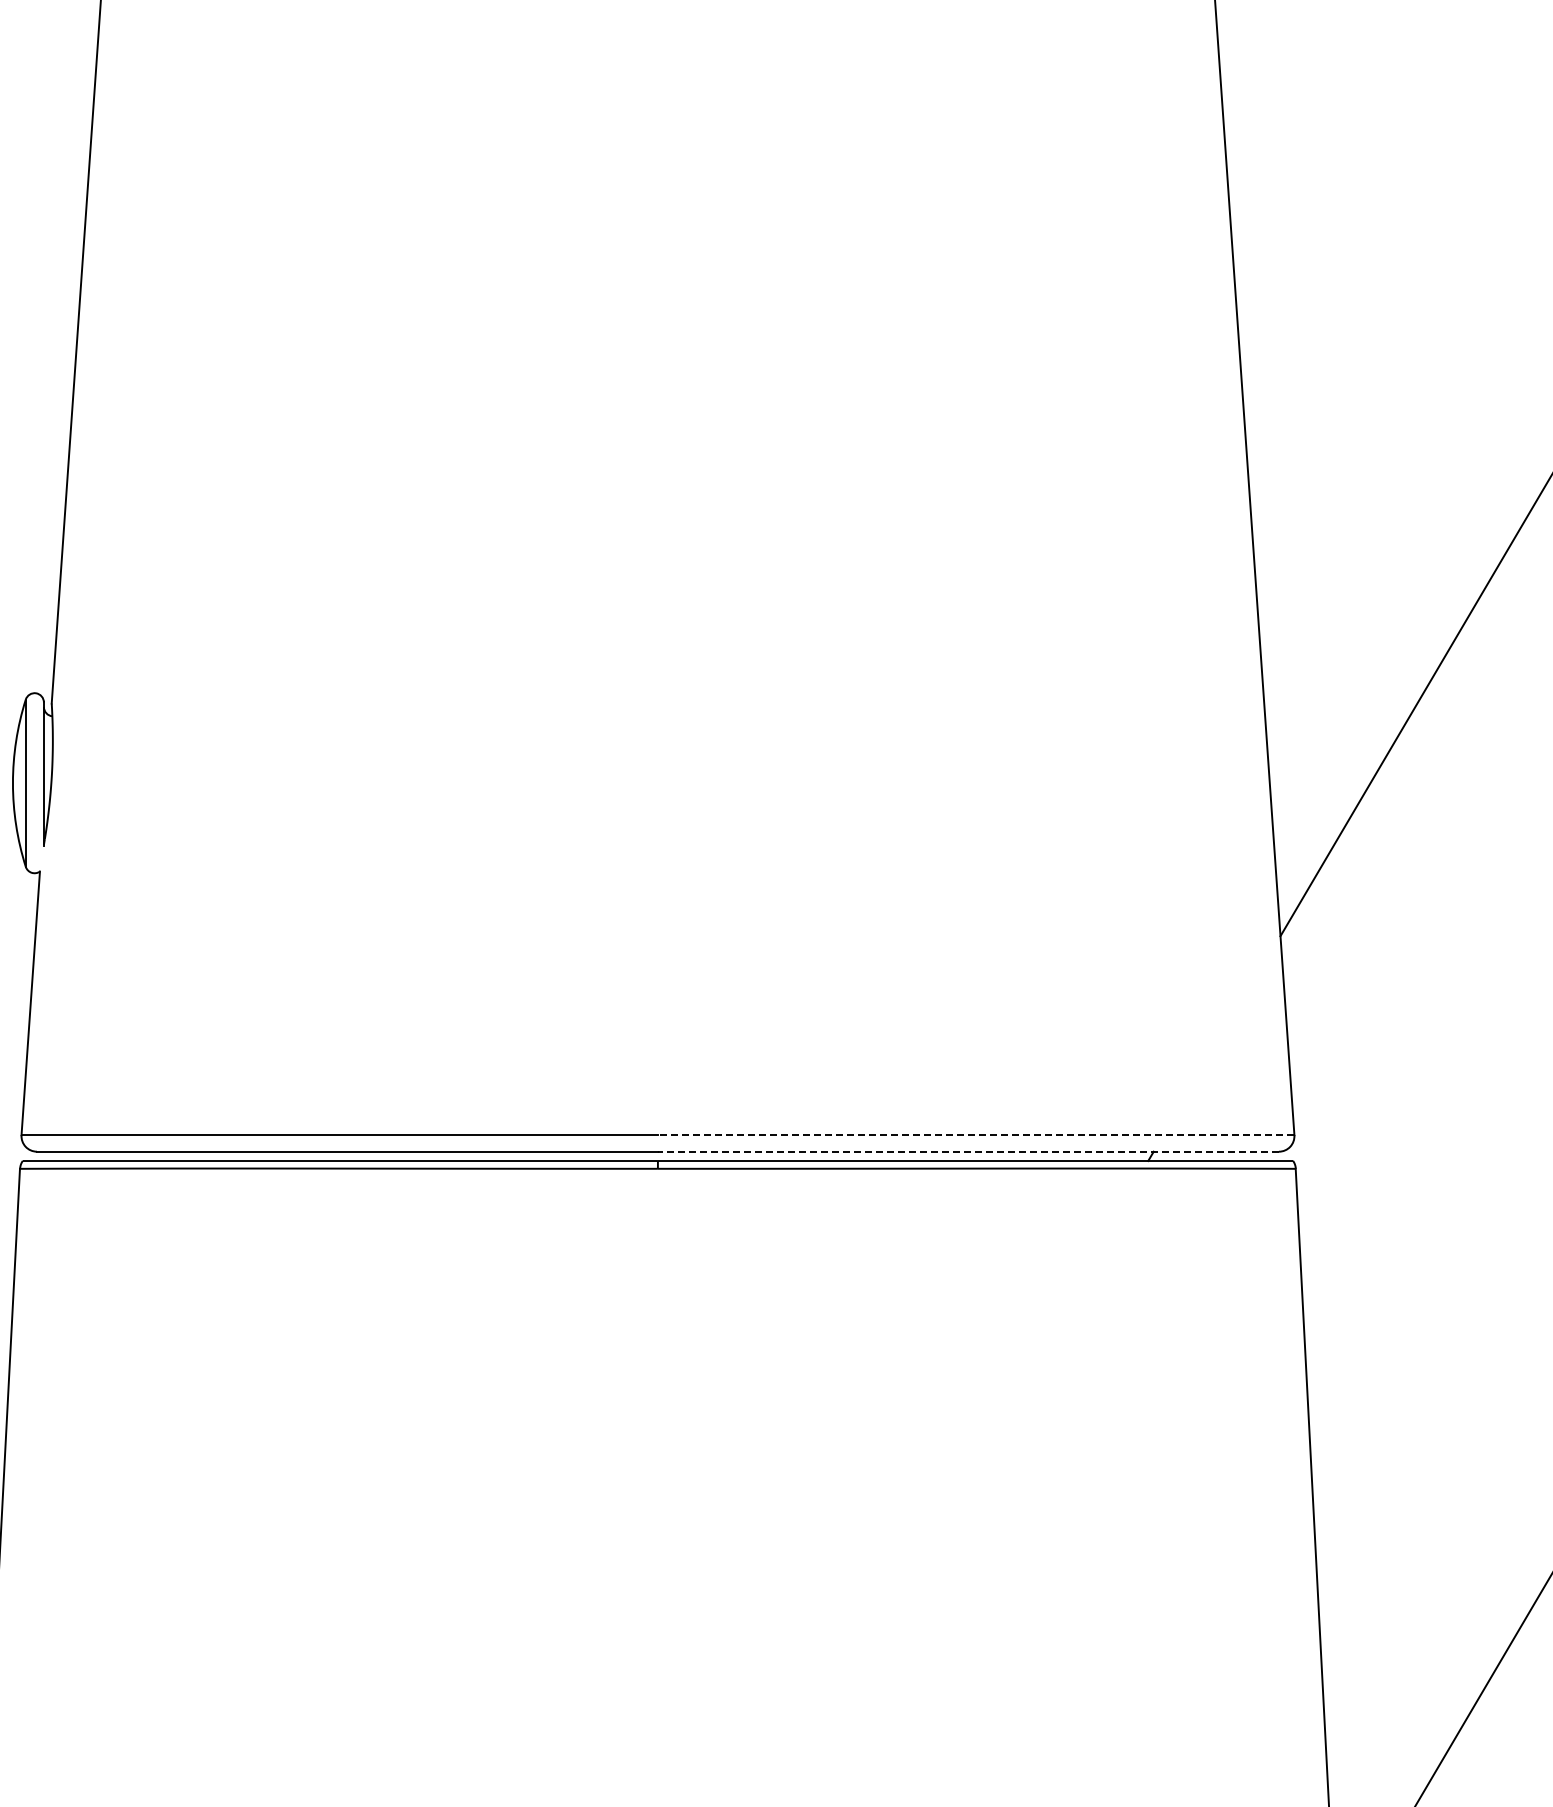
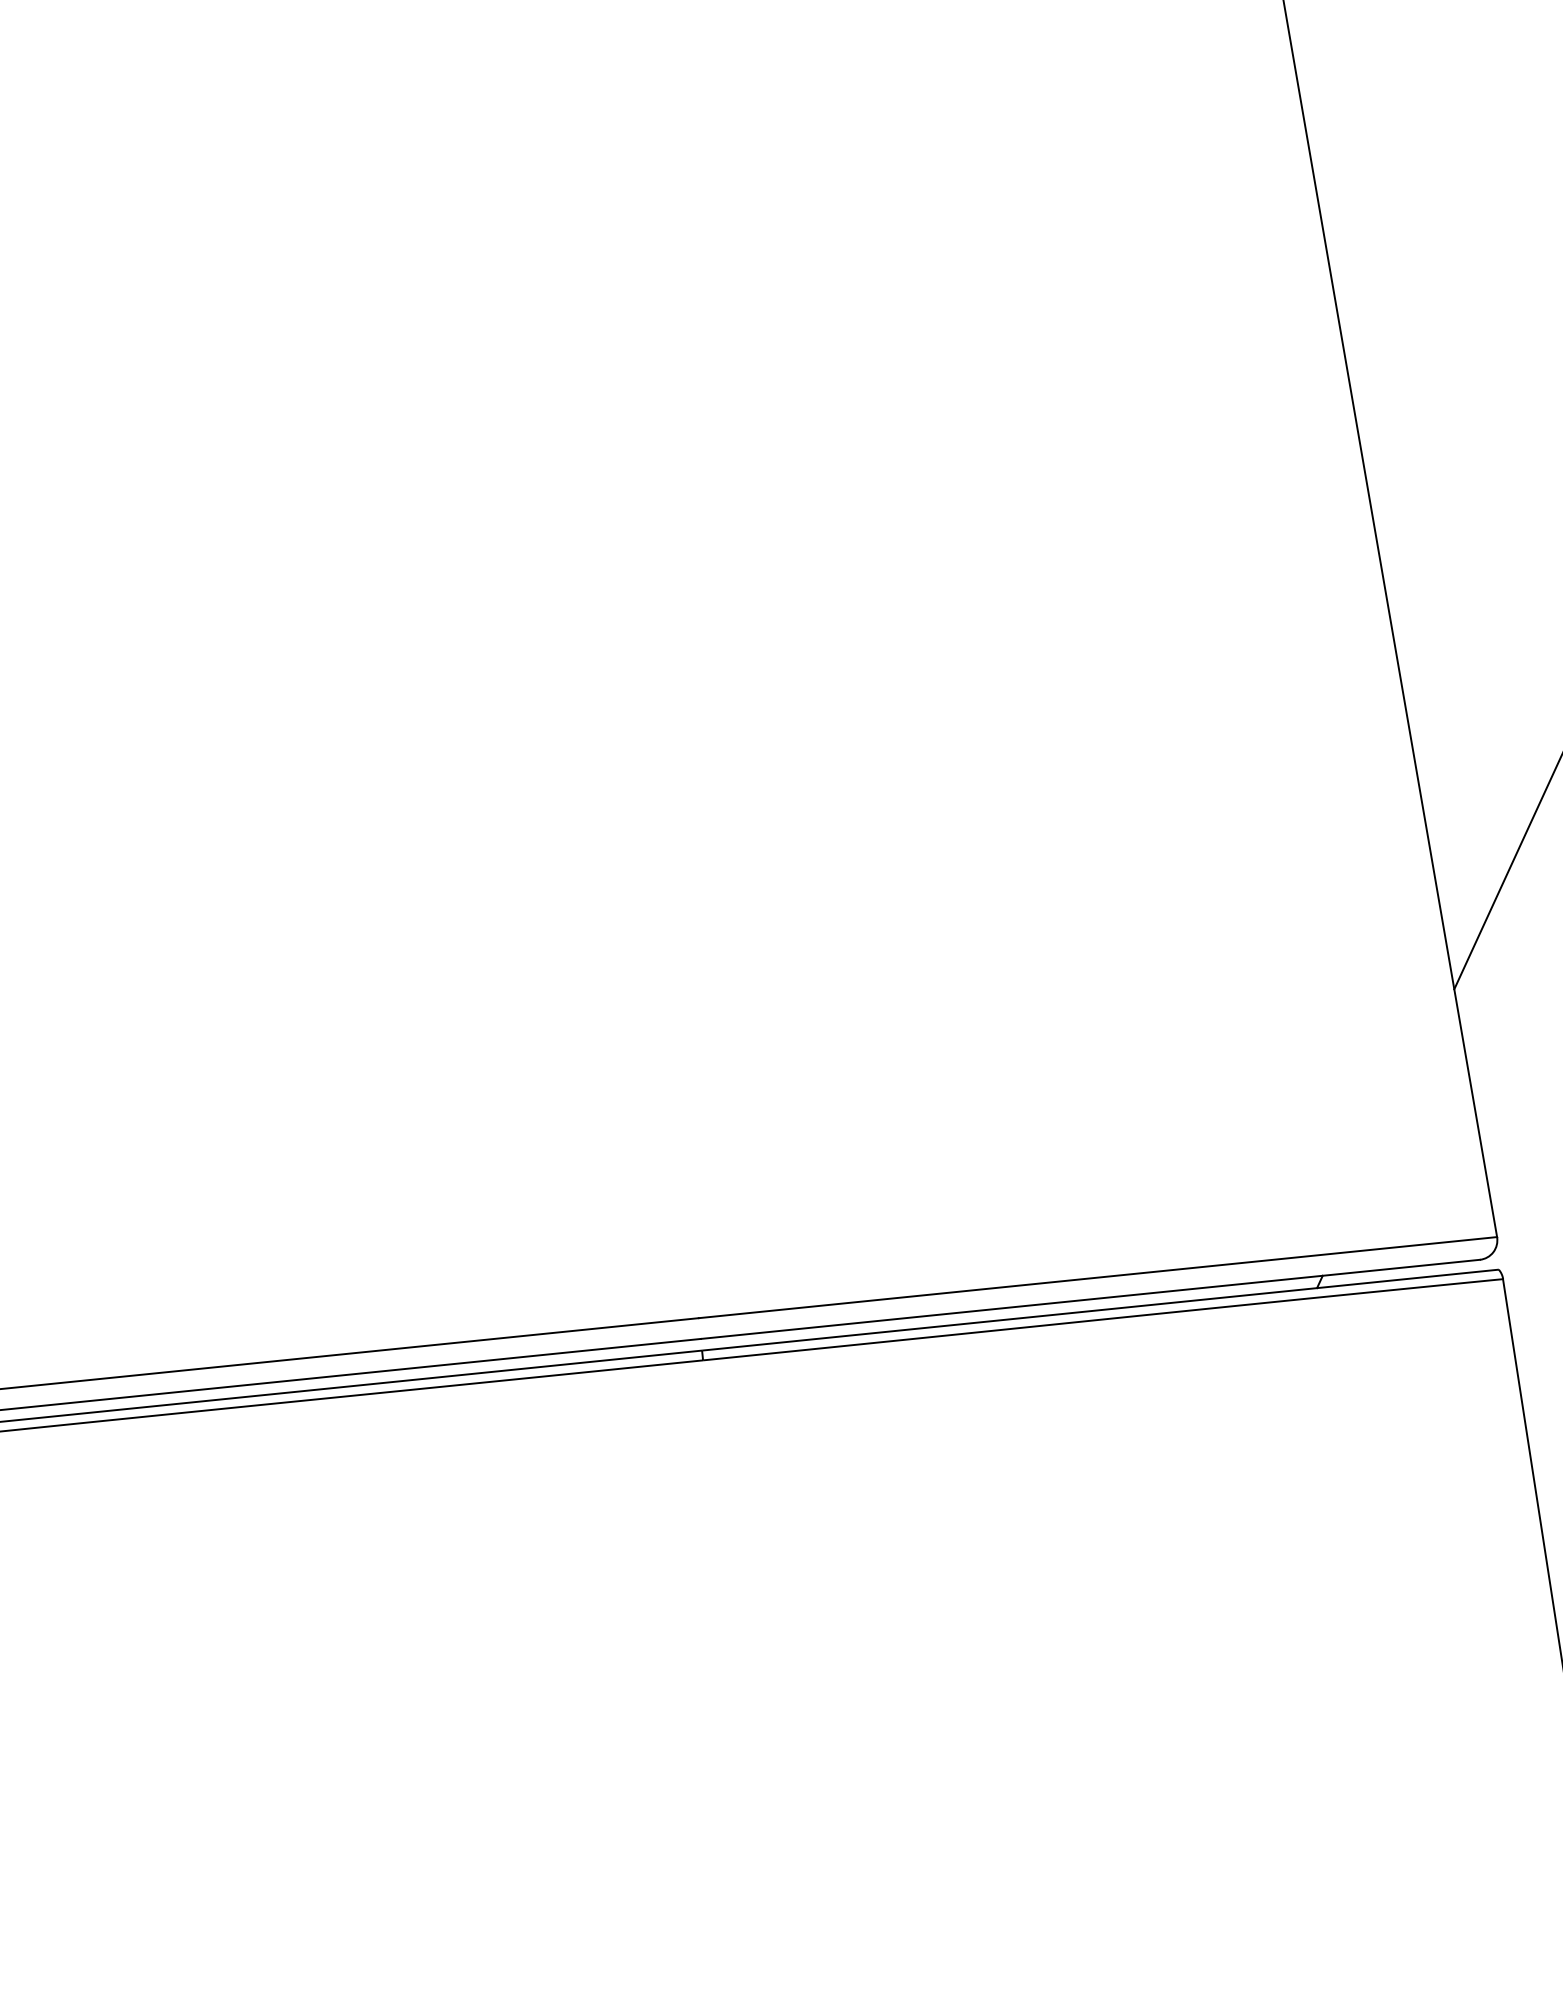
line: (975, 1135) -> (1097, 1278), dashed -> solid
line: (967, 1151) -> (1089, 1299), dashed -> solid

